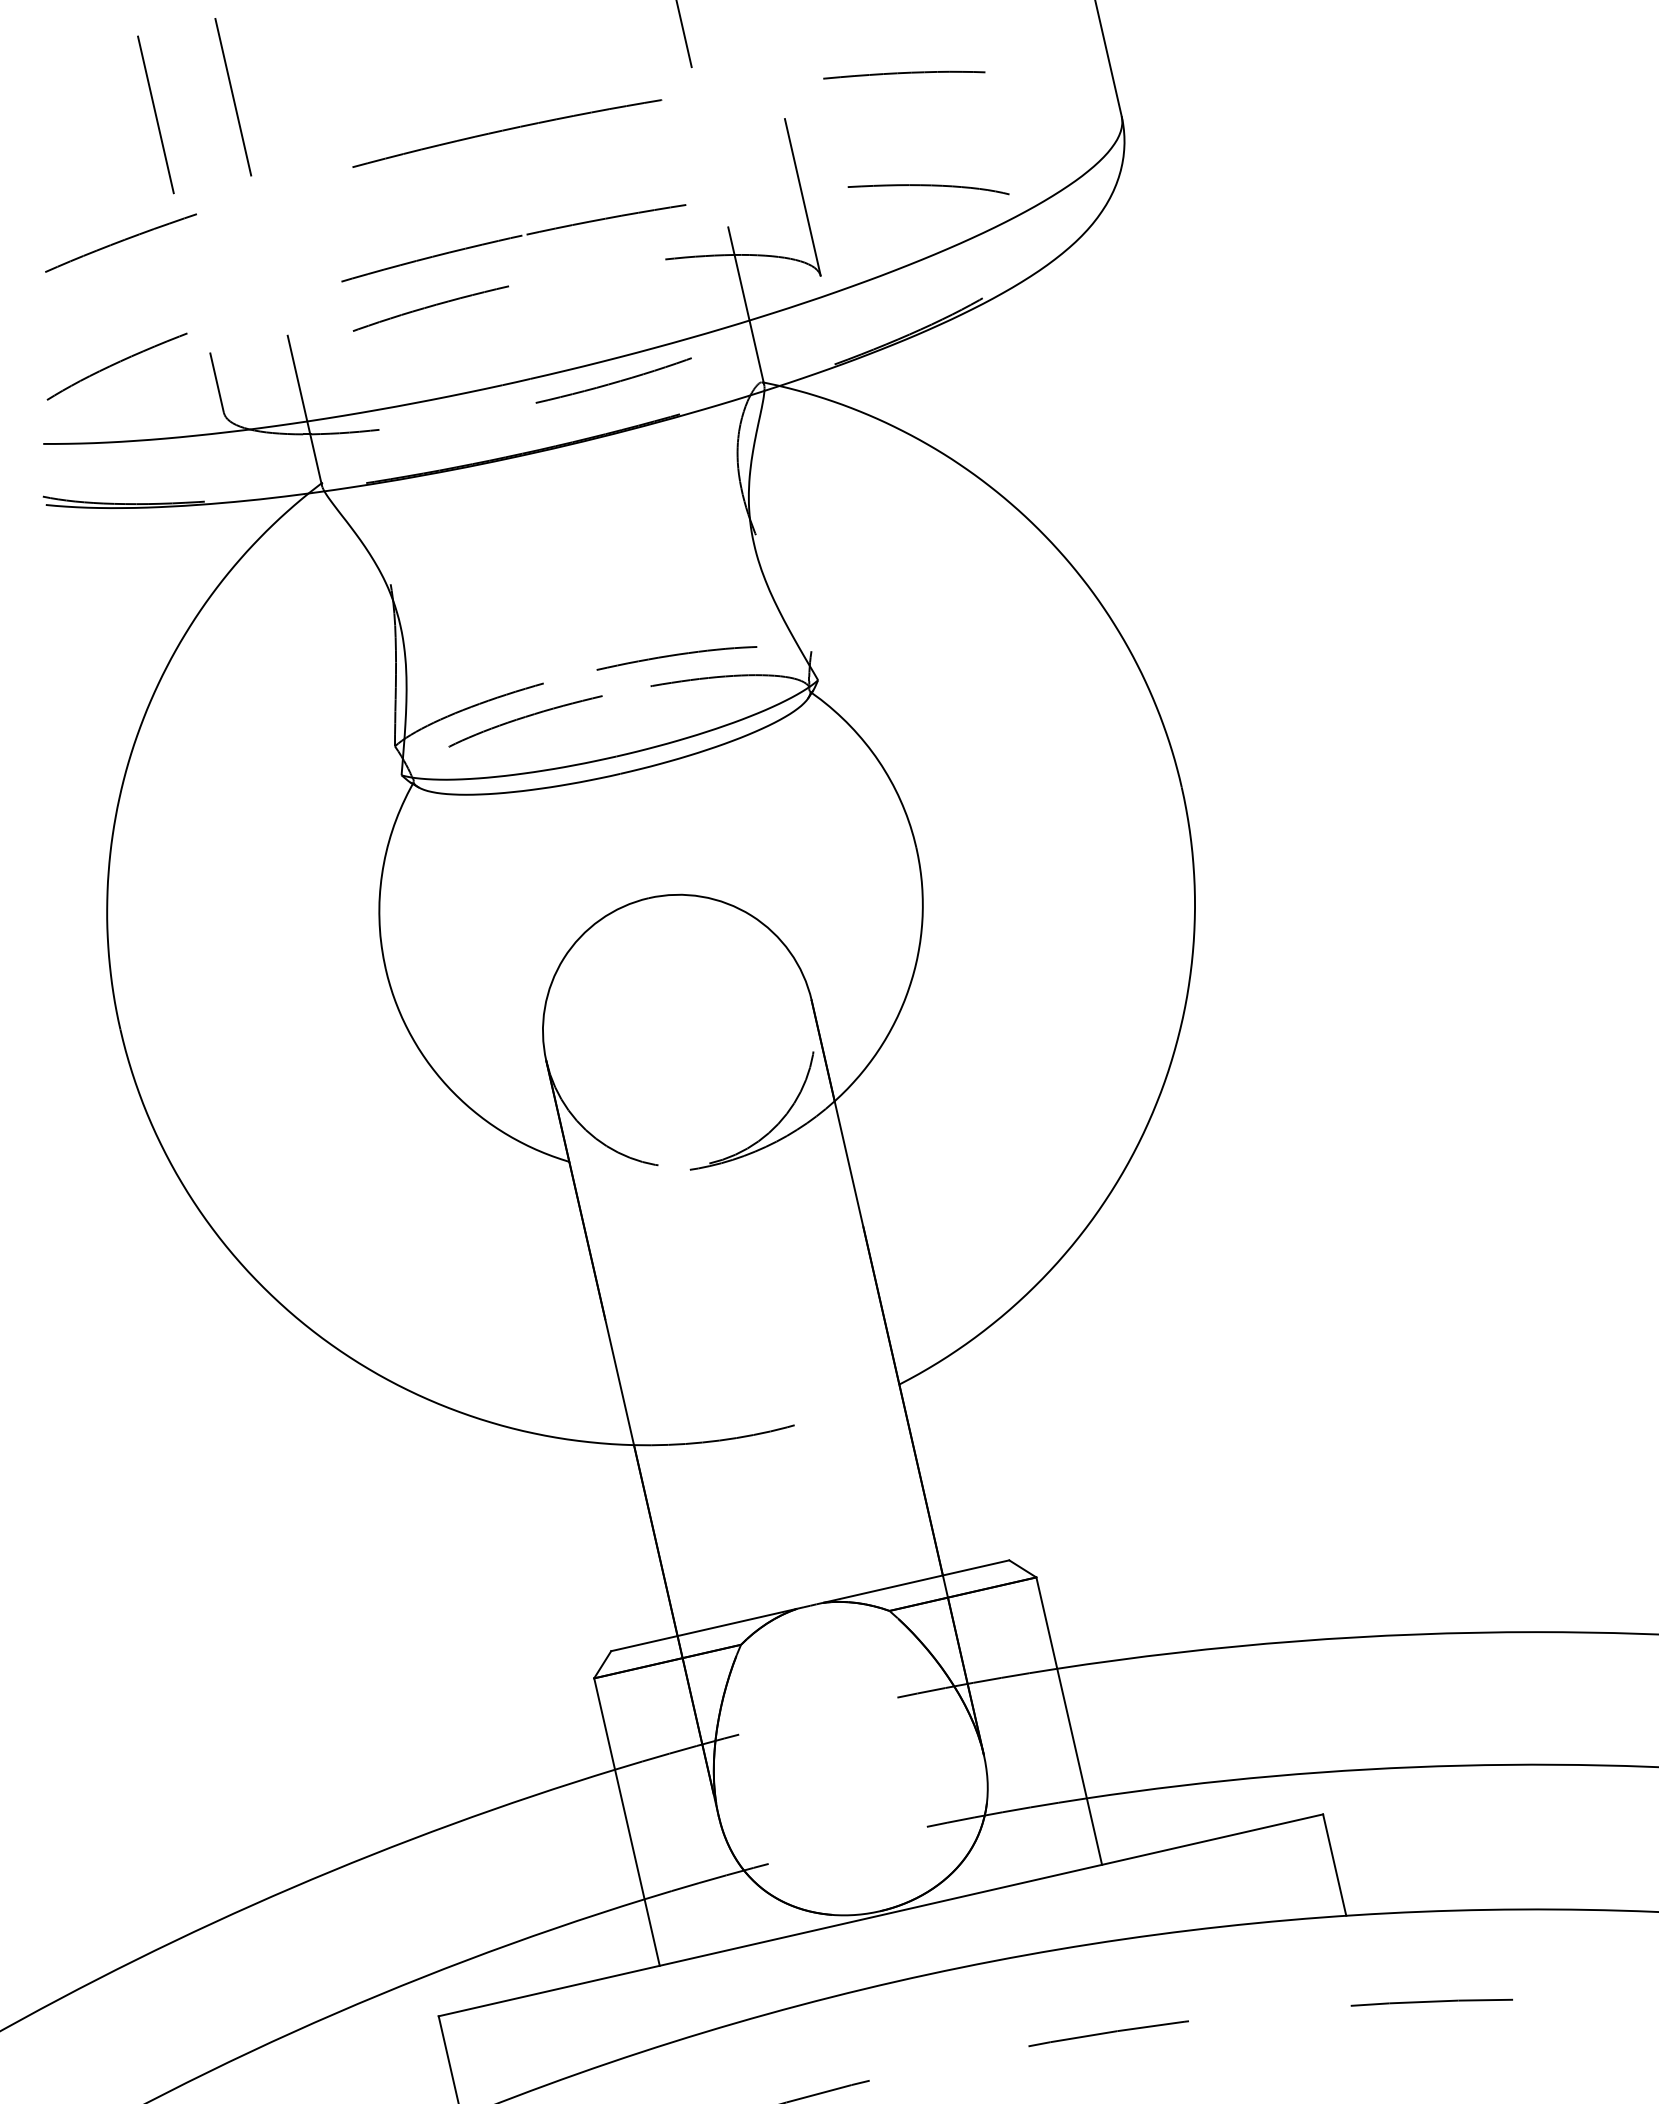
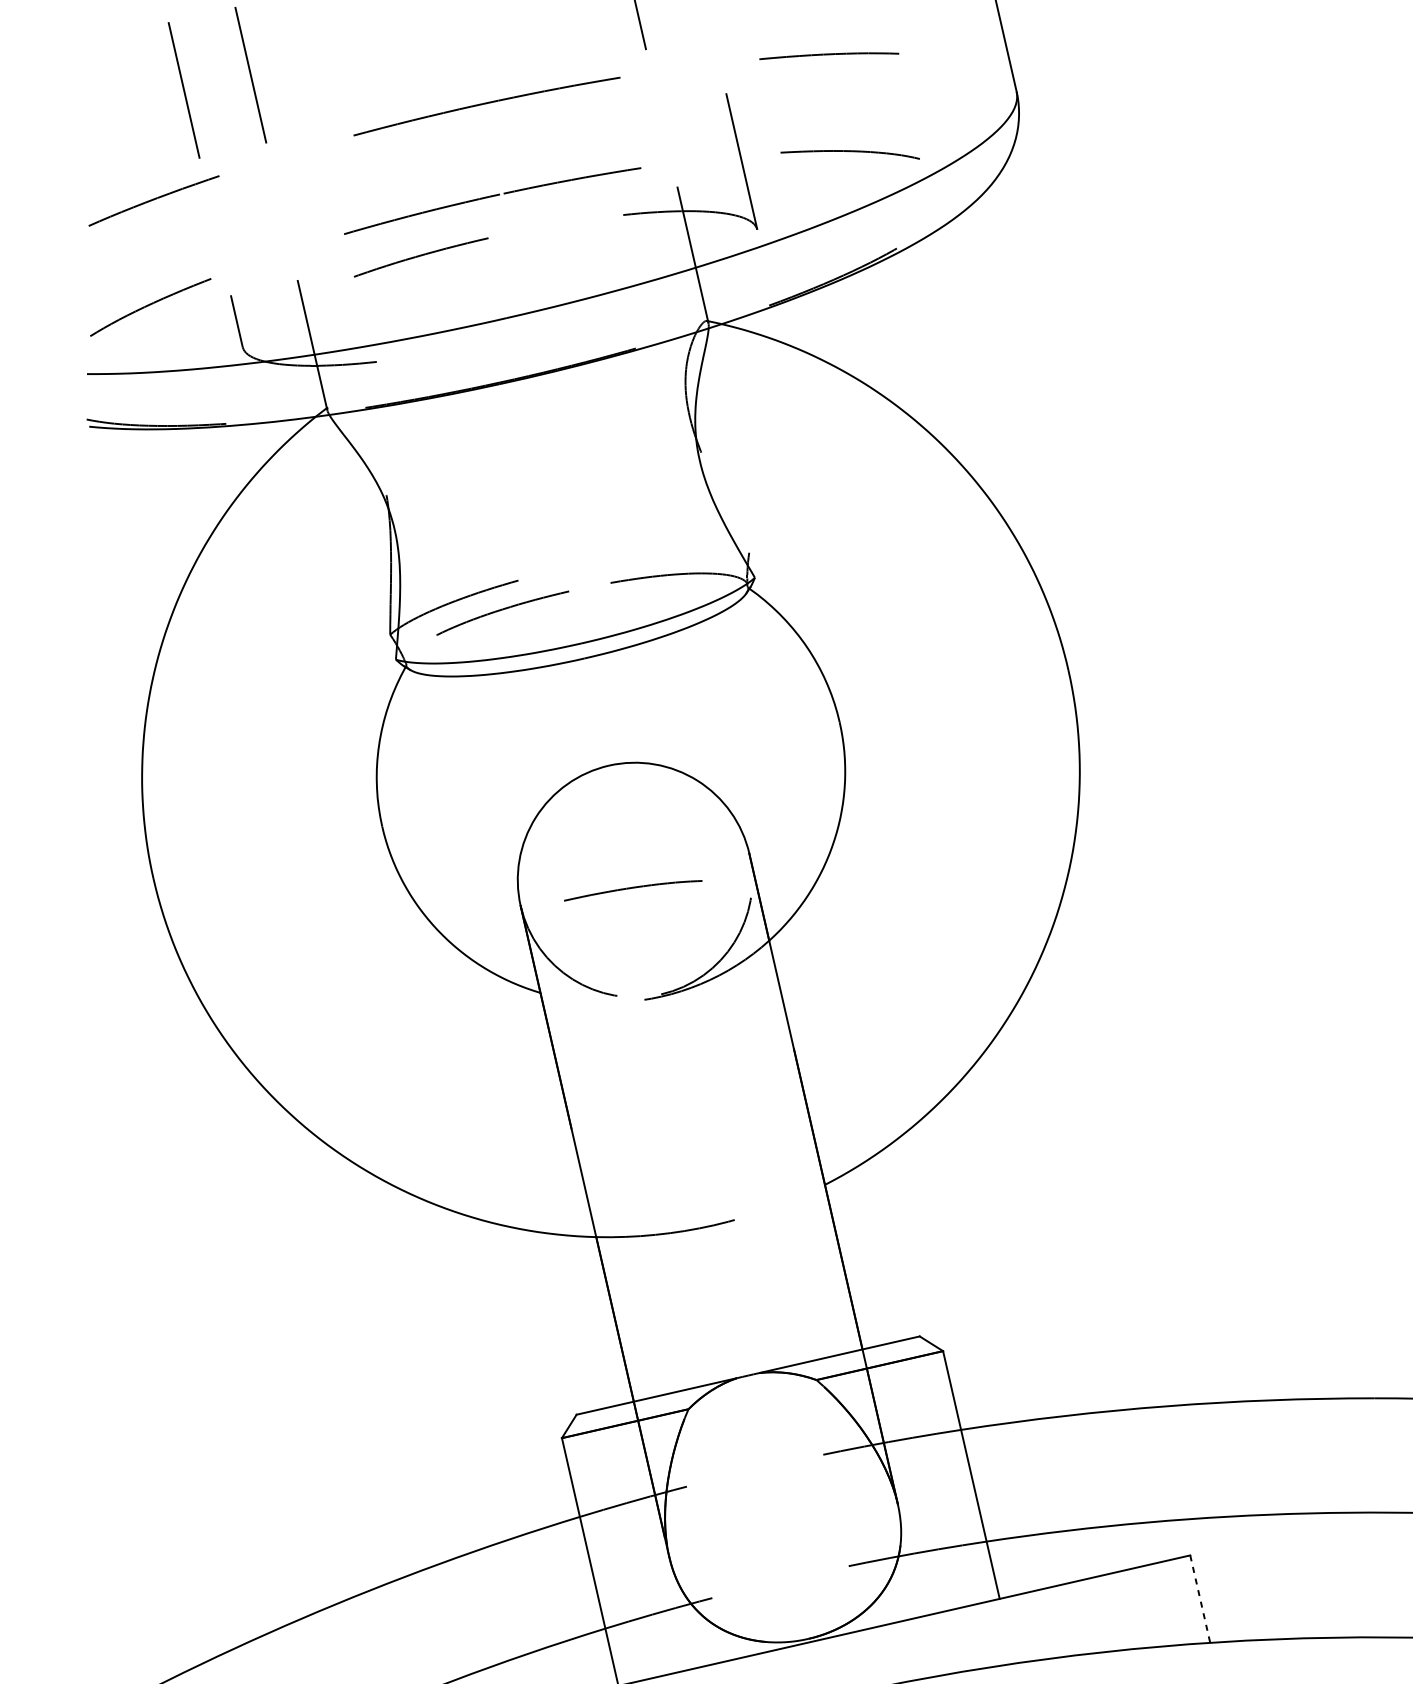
curve: (614, 381) -> (579, 320), removed
curve: (674, 656) -> (631, 889), moved
line: (1334, 1865) -> (1200, 1599), solid -> dashed

